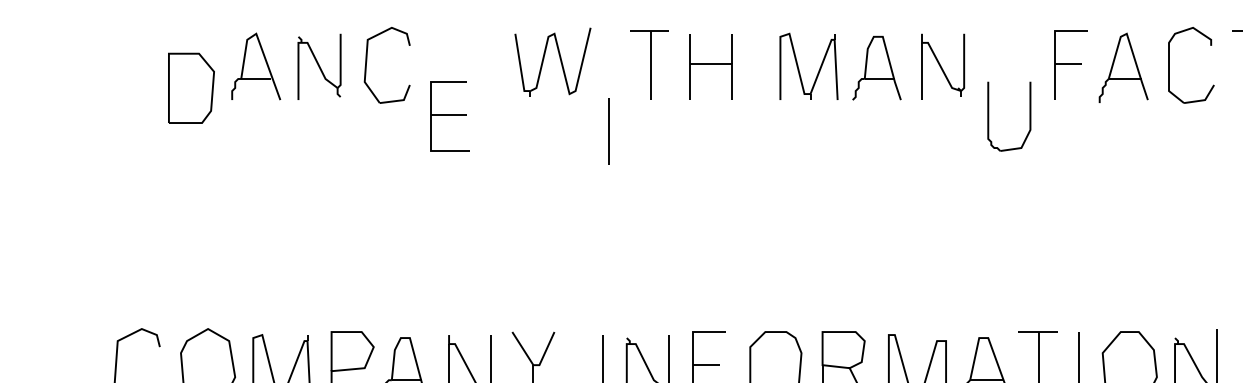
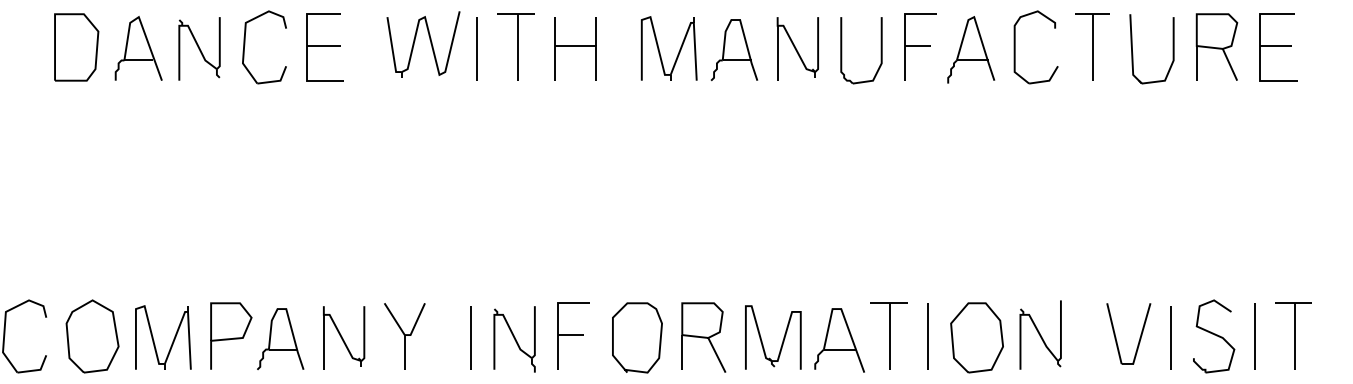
part: (191, 88) -> (76, 47), moved
part: (449, 116) -> (324, 47), moved
part: (989, 116) -> (842, 50), moved
line: (608, 131) -> (476, 48), moved

